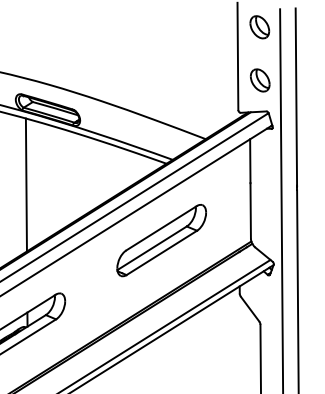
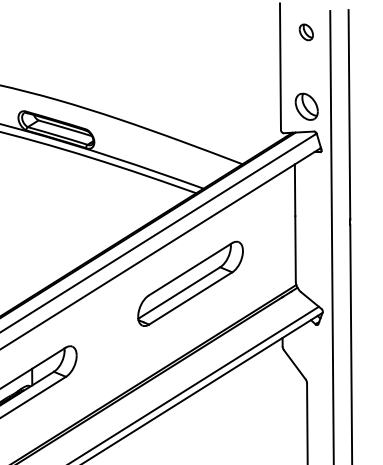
part: (259, 27) -> (305, 32), size x0.6
part: (260, 80) -> (307, 106), moved
line: (25, 184) -> (29, 217), removed

